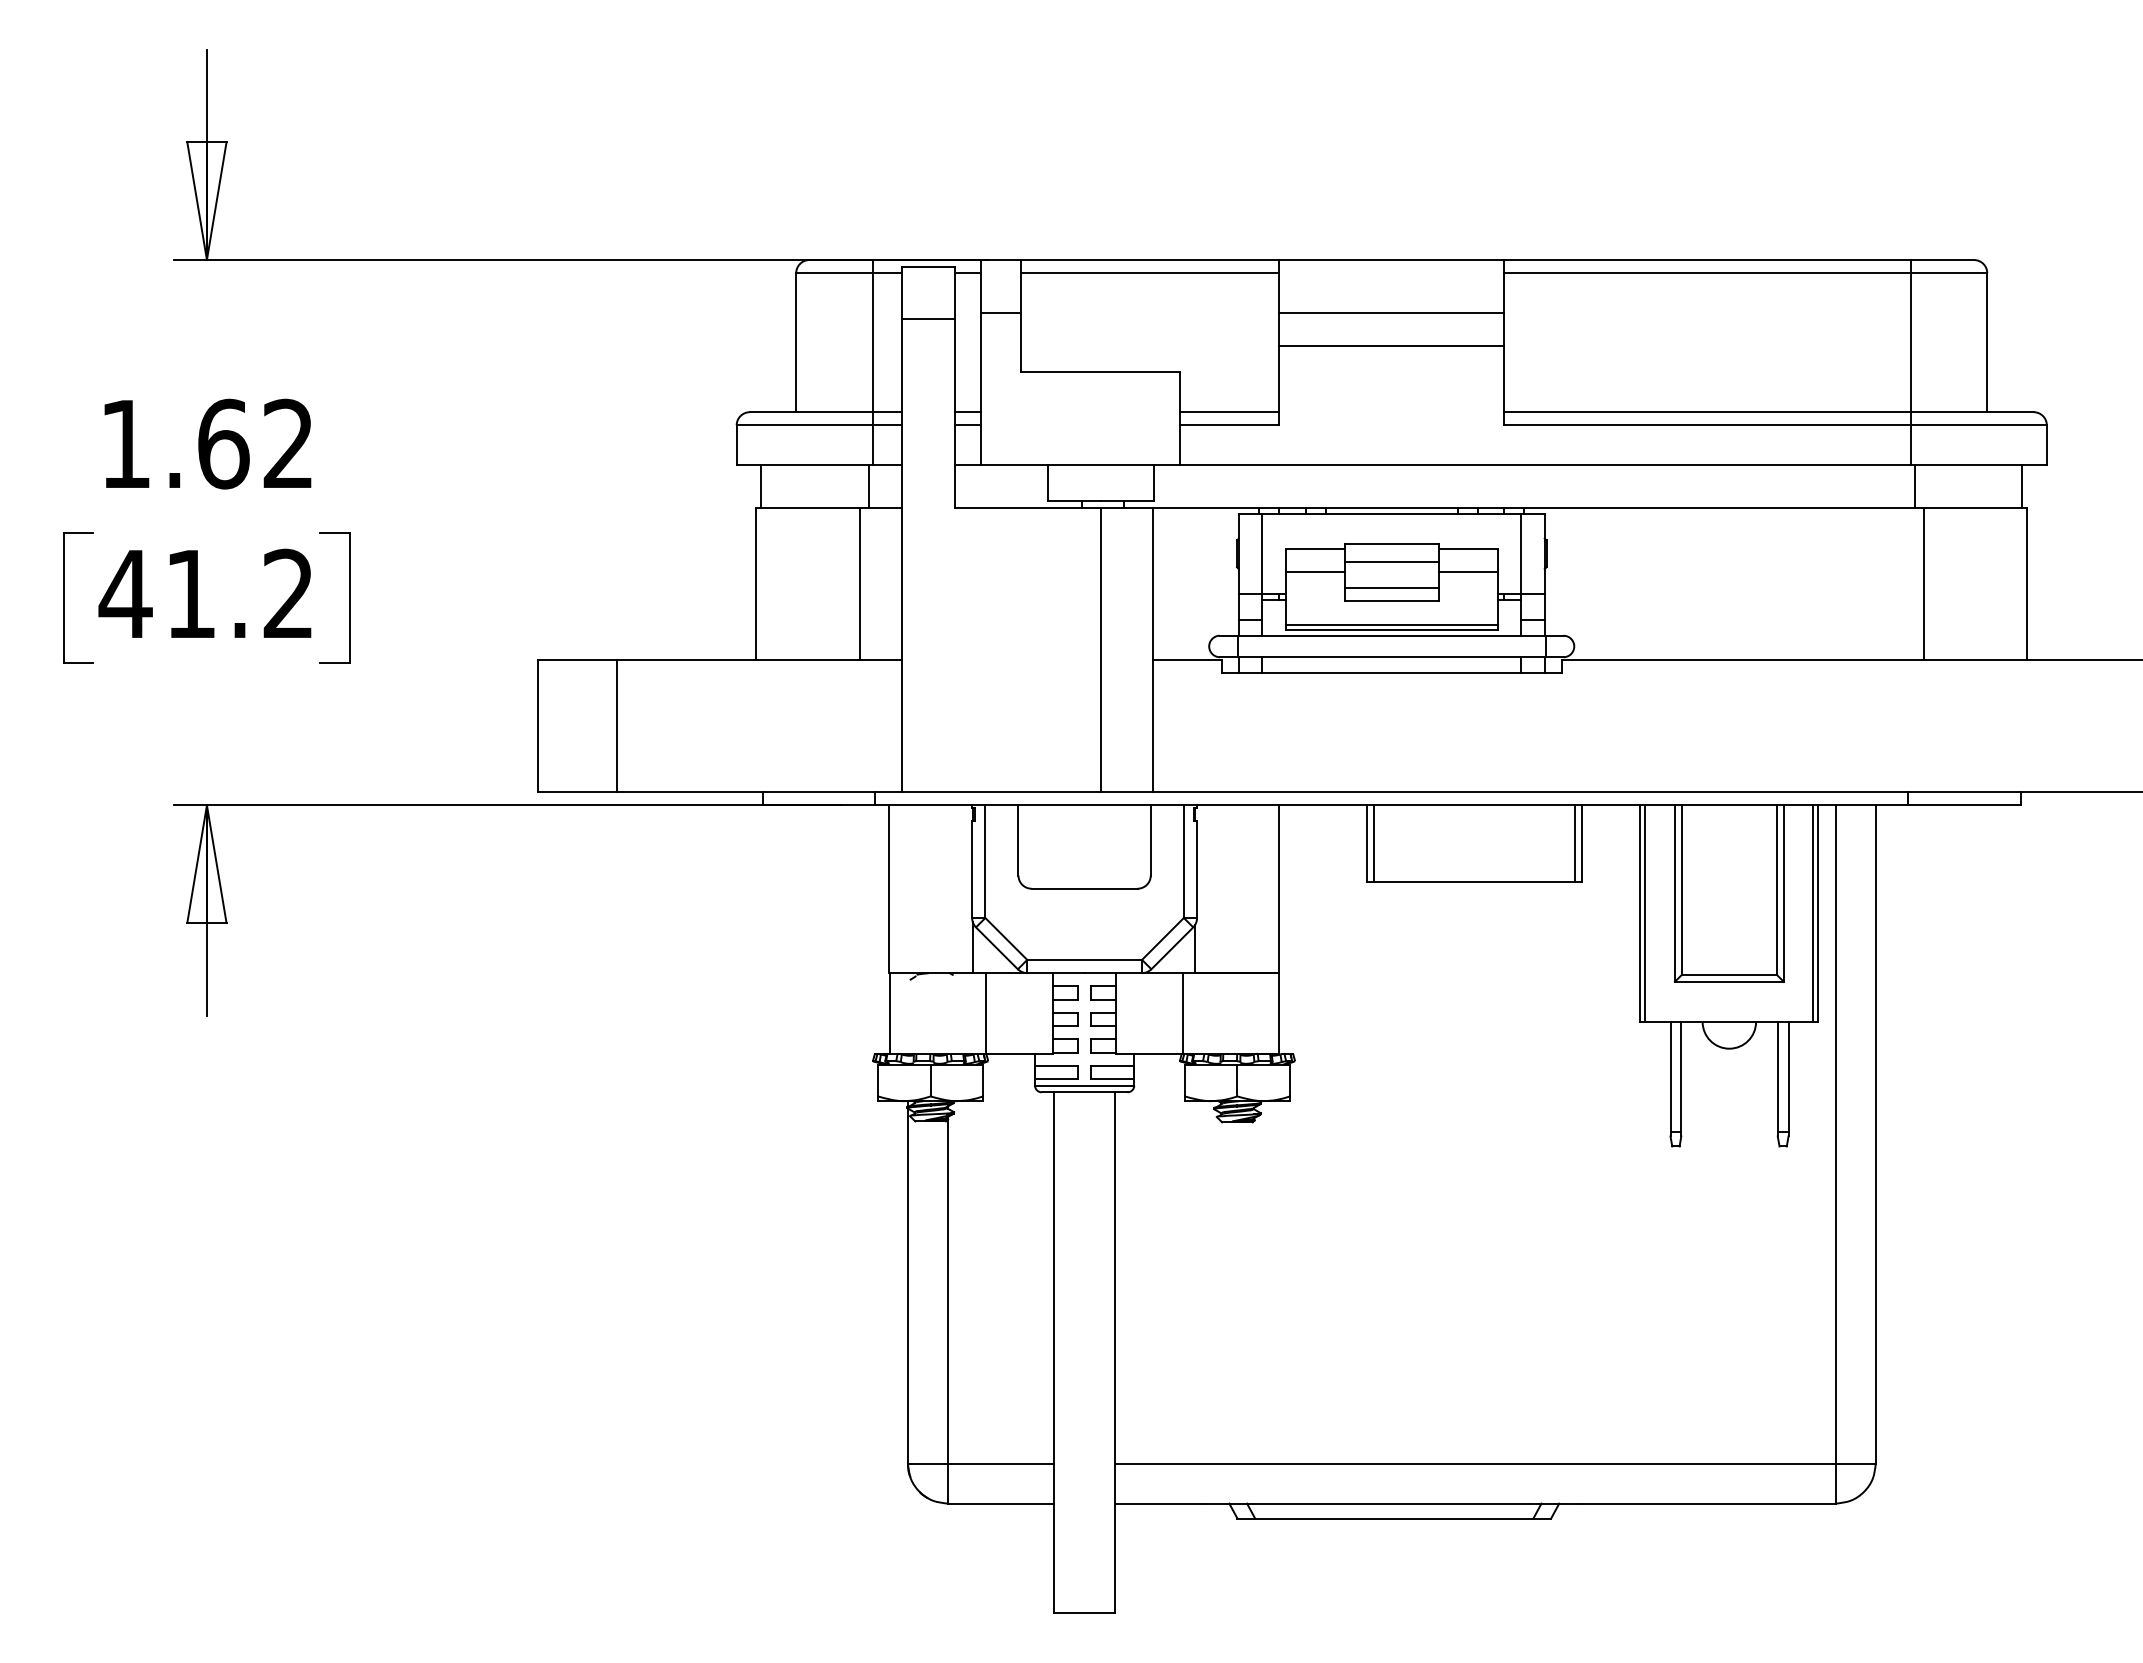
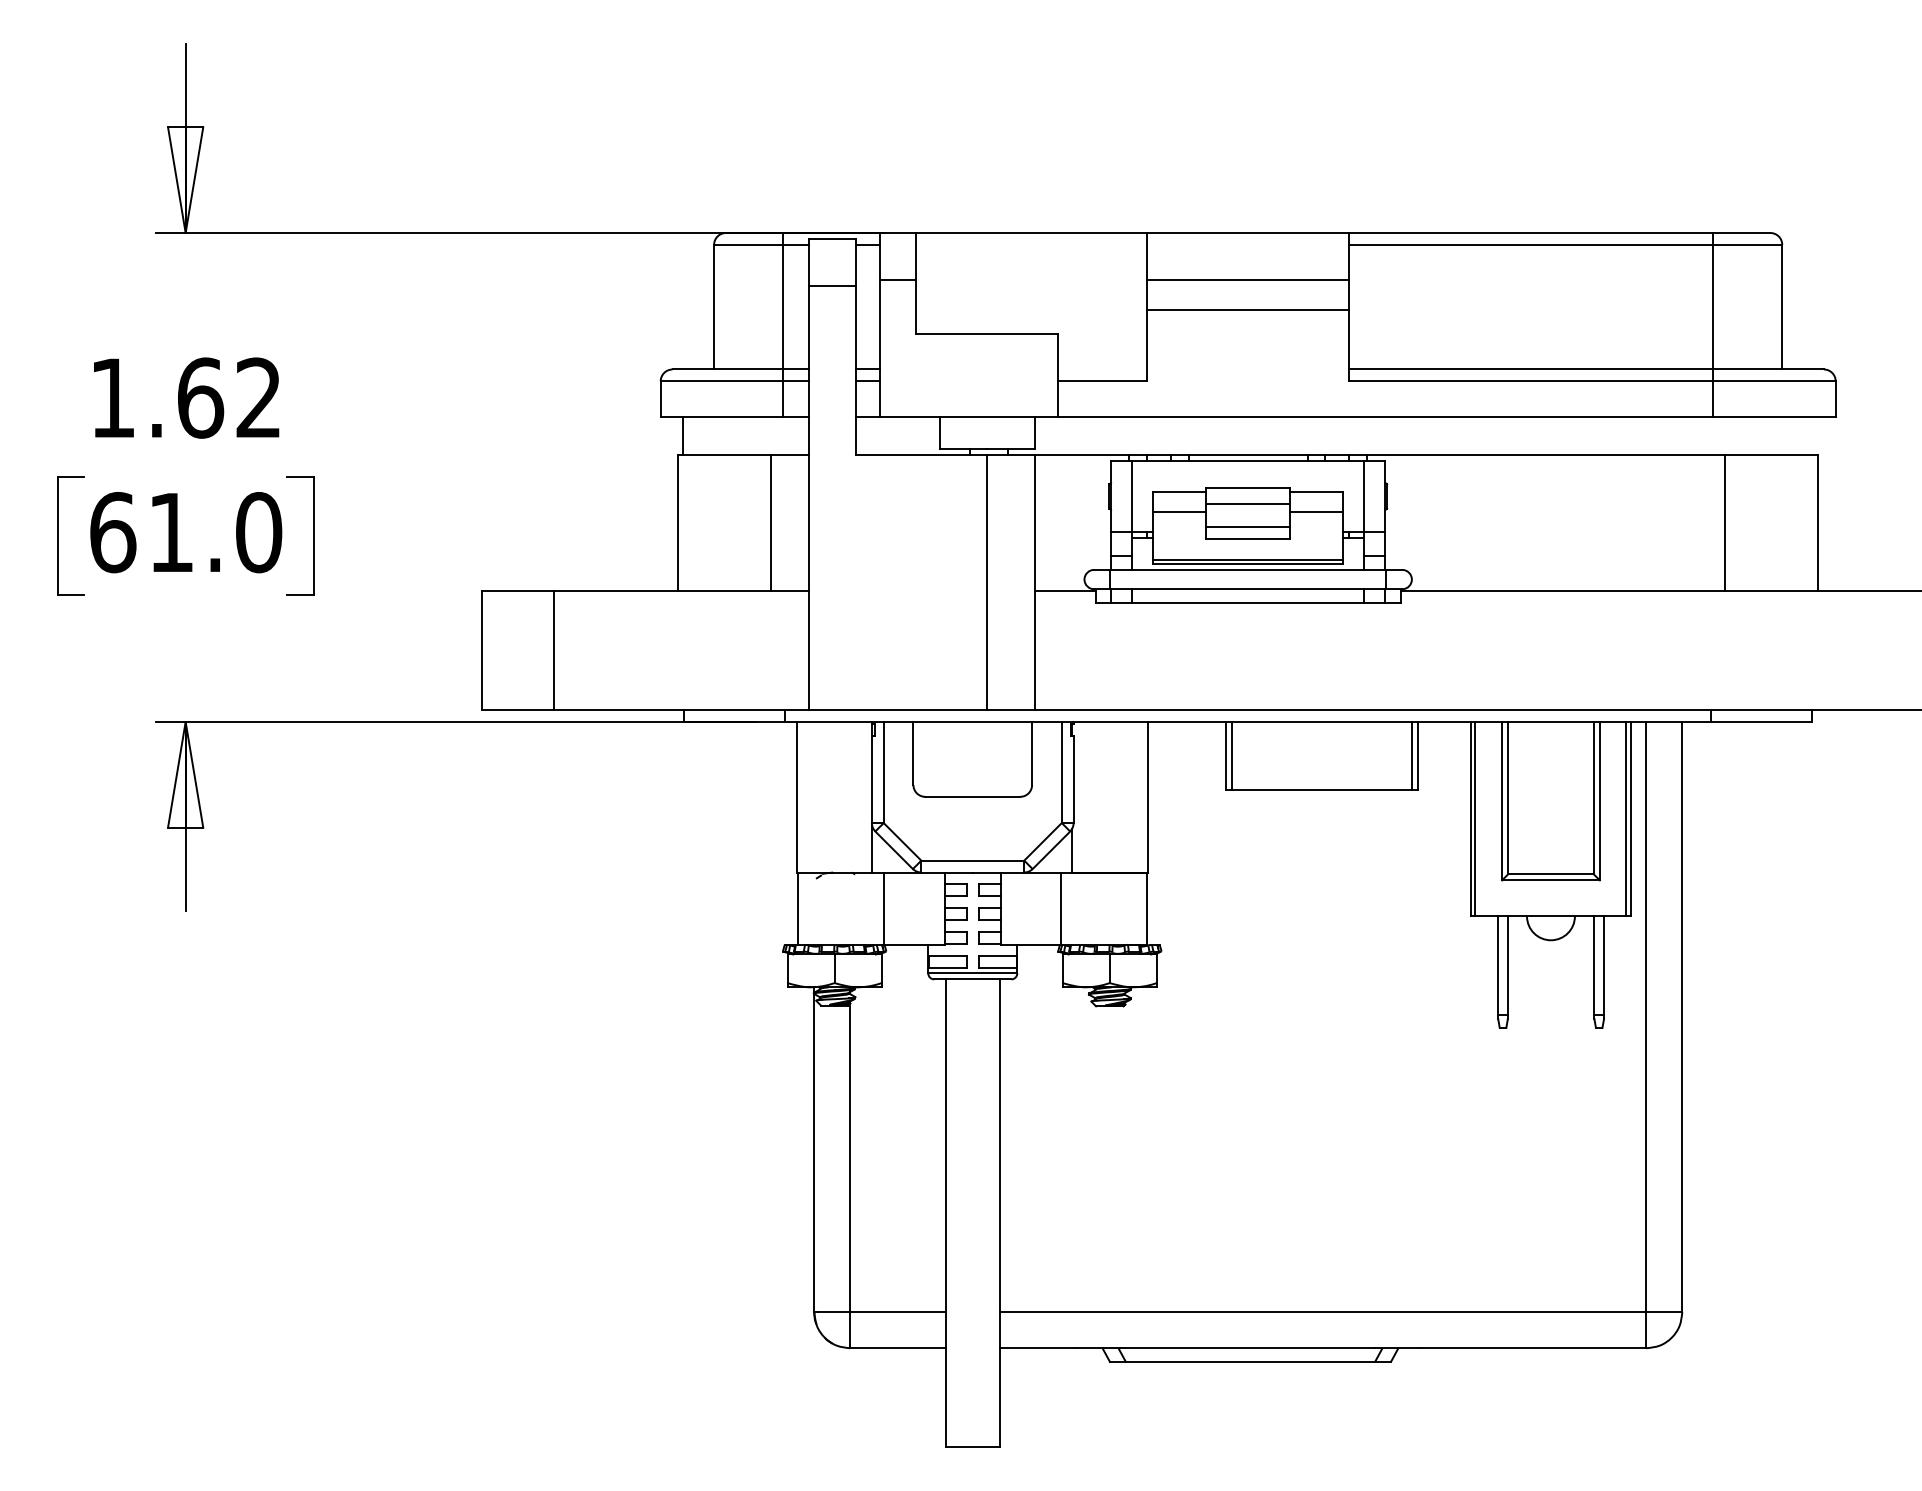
line: (1150, 273) -> (1031, 245), removed
line: (1229, 412) -> (1102, 369), removed
line: (868, 486) -> (778, 436), removed
line: (1914, 486) -> (1717, 436), removed
line: (2021, 486) -> (1812, 436), removed
text: (206, 593) -> (185, 532), 41.2 -> 61.0

